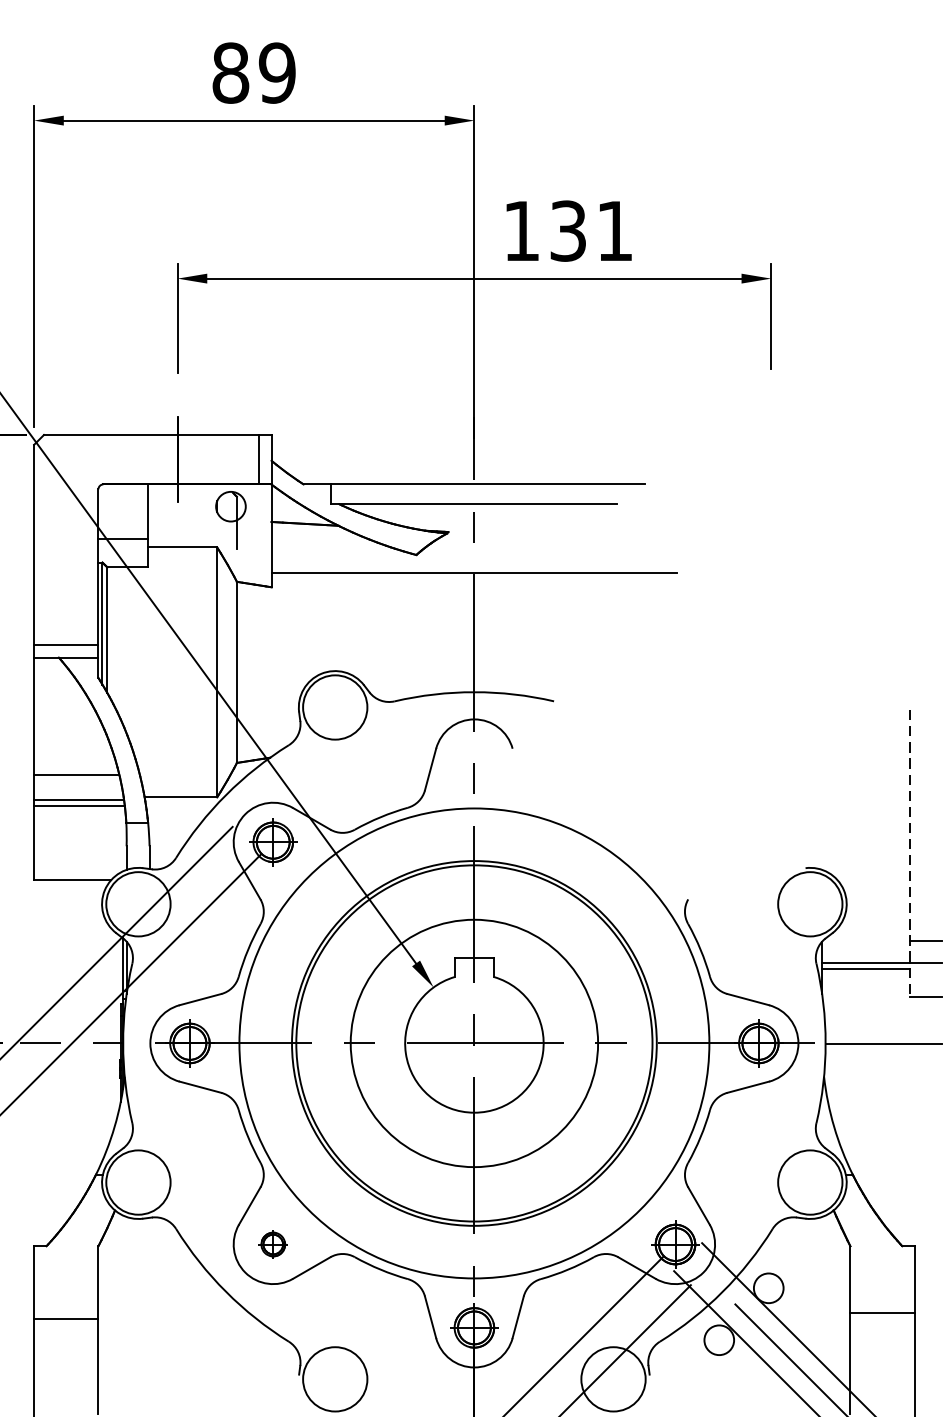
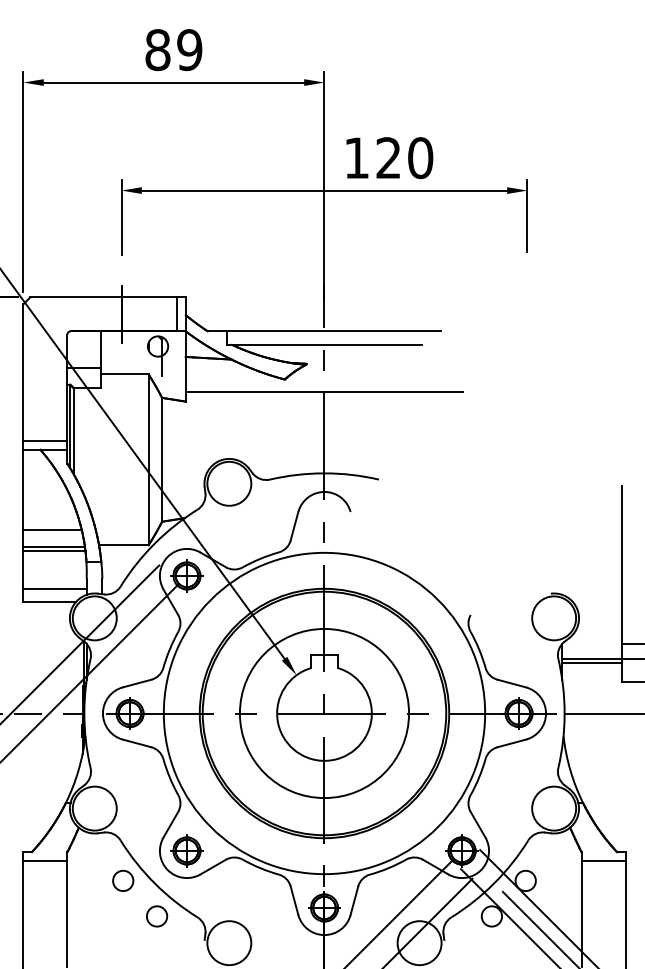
text: (591, 231) -> (404, 158), 131 -> 120
line: (910, 853) -> (622, 583), dashed -> solid
line: (79, 862) -> (54, 589), added
part: (272, 1243) -> (186, 850), size x1.67
circle: (180, 1287) -> (123, 880), added
line: (882, 1312) -> (603, 860), moved
line: (66, 1318) -> (45, 860), moved
circle: (230, 1340) -> (157, 916), added

